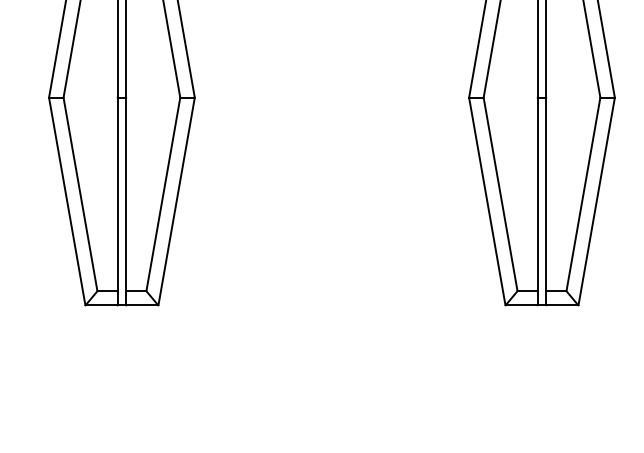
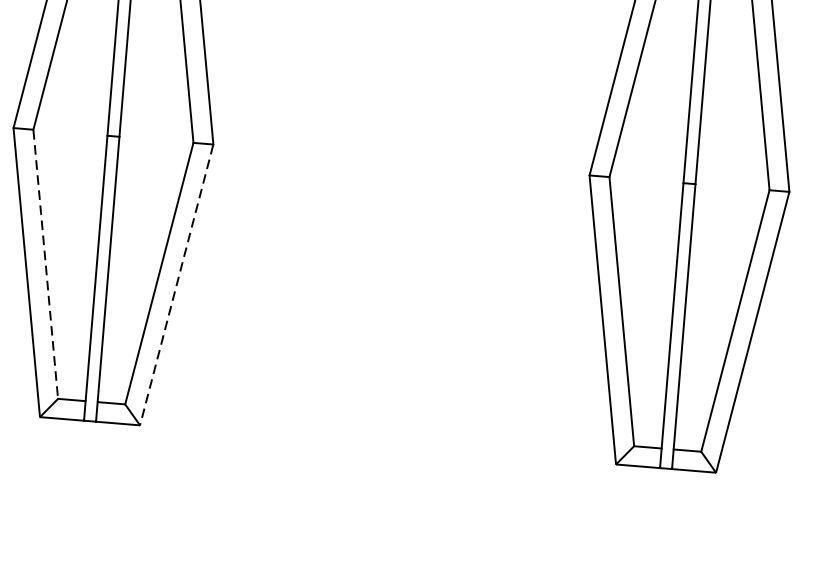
line: (80, 194) -> (45, 264), solid -> dashed
line: (176, 201) -> (176, 284), solid -> dashed

